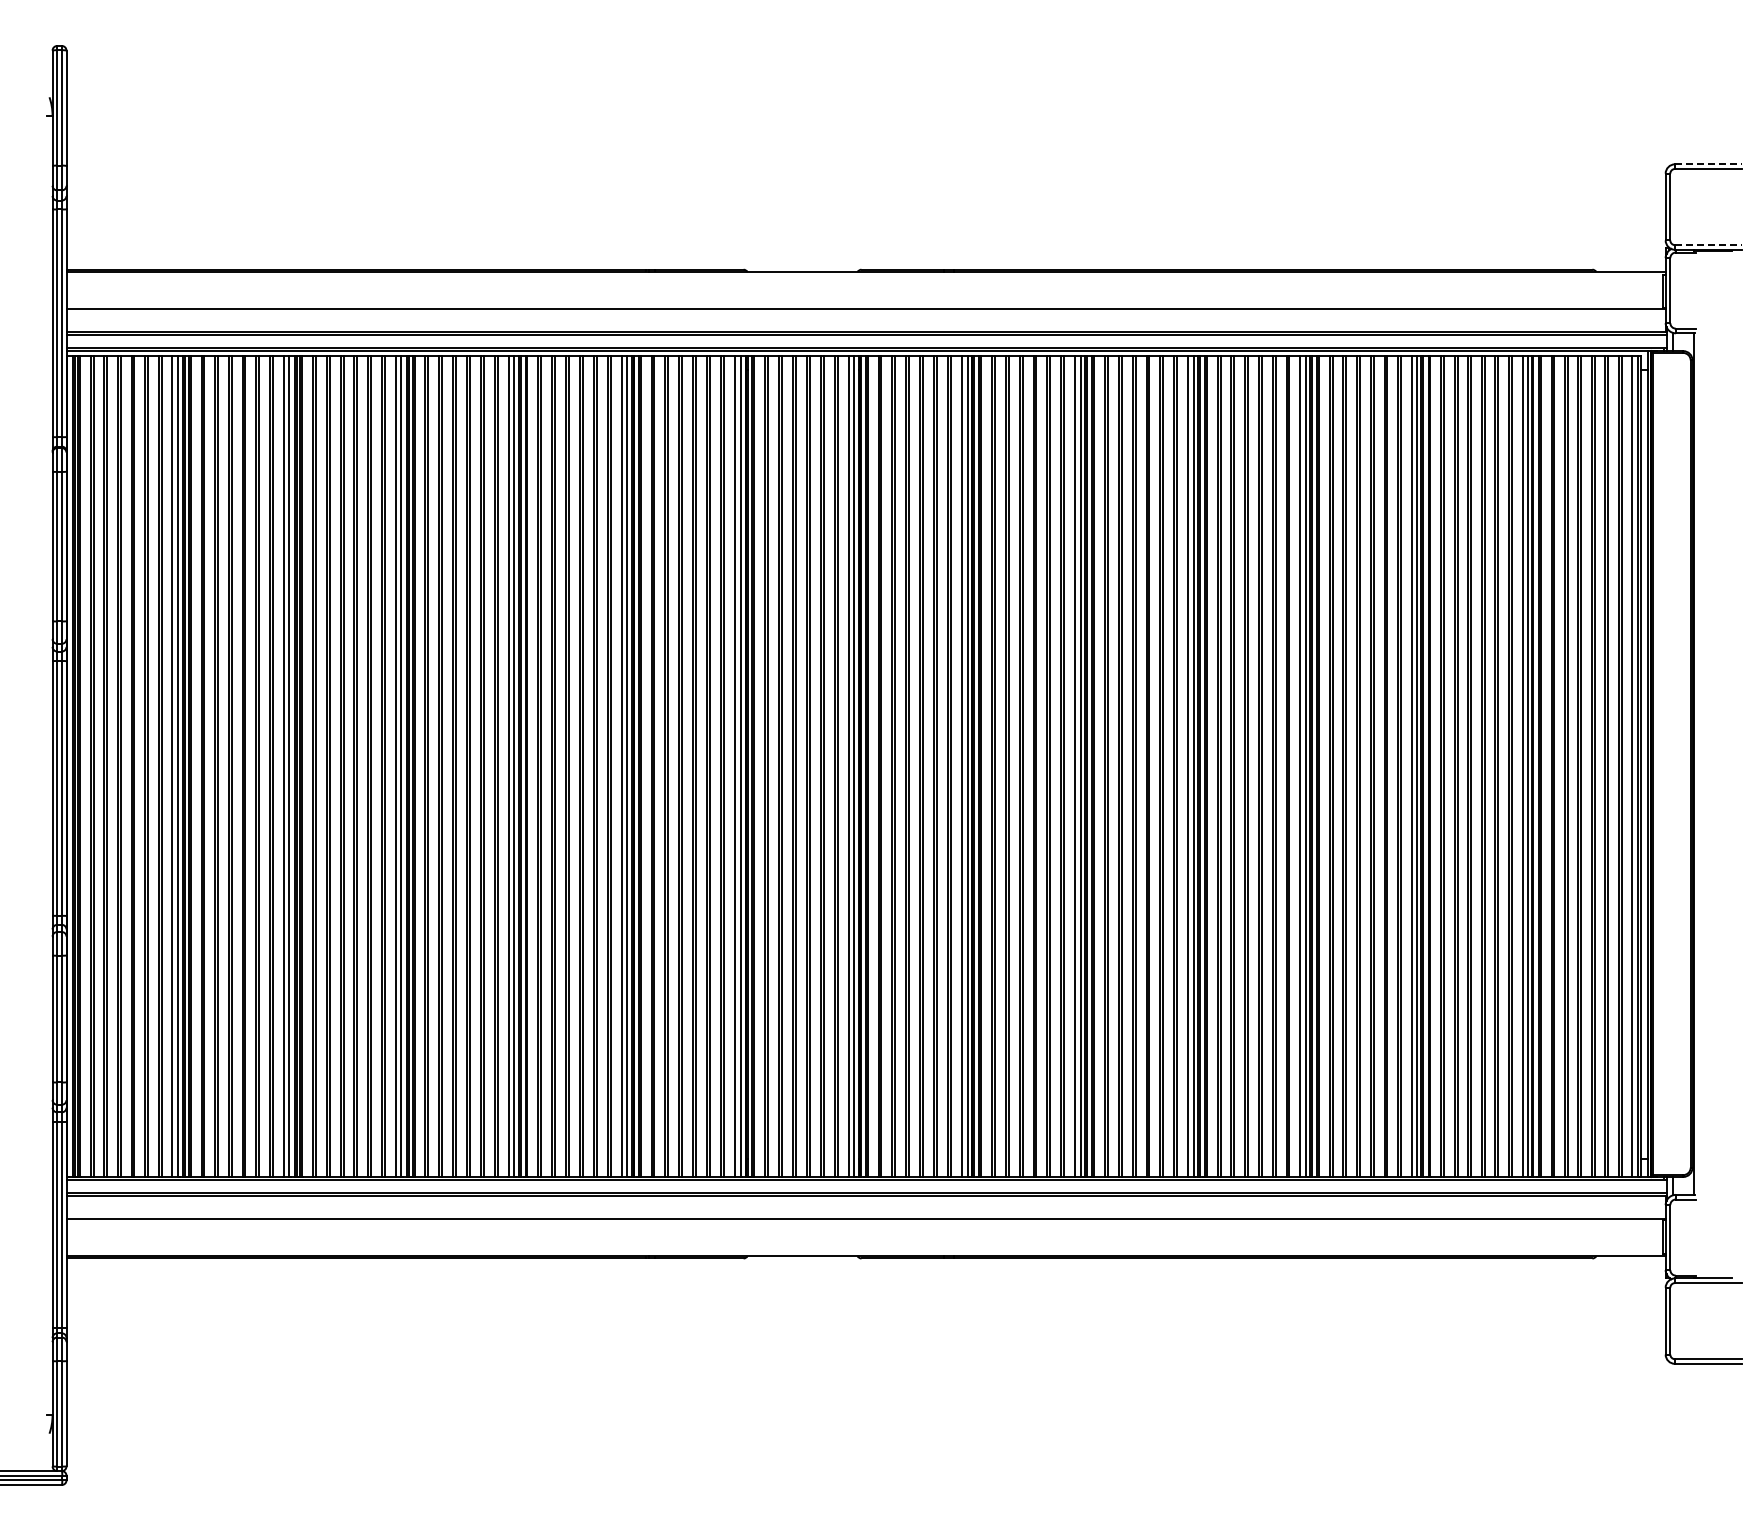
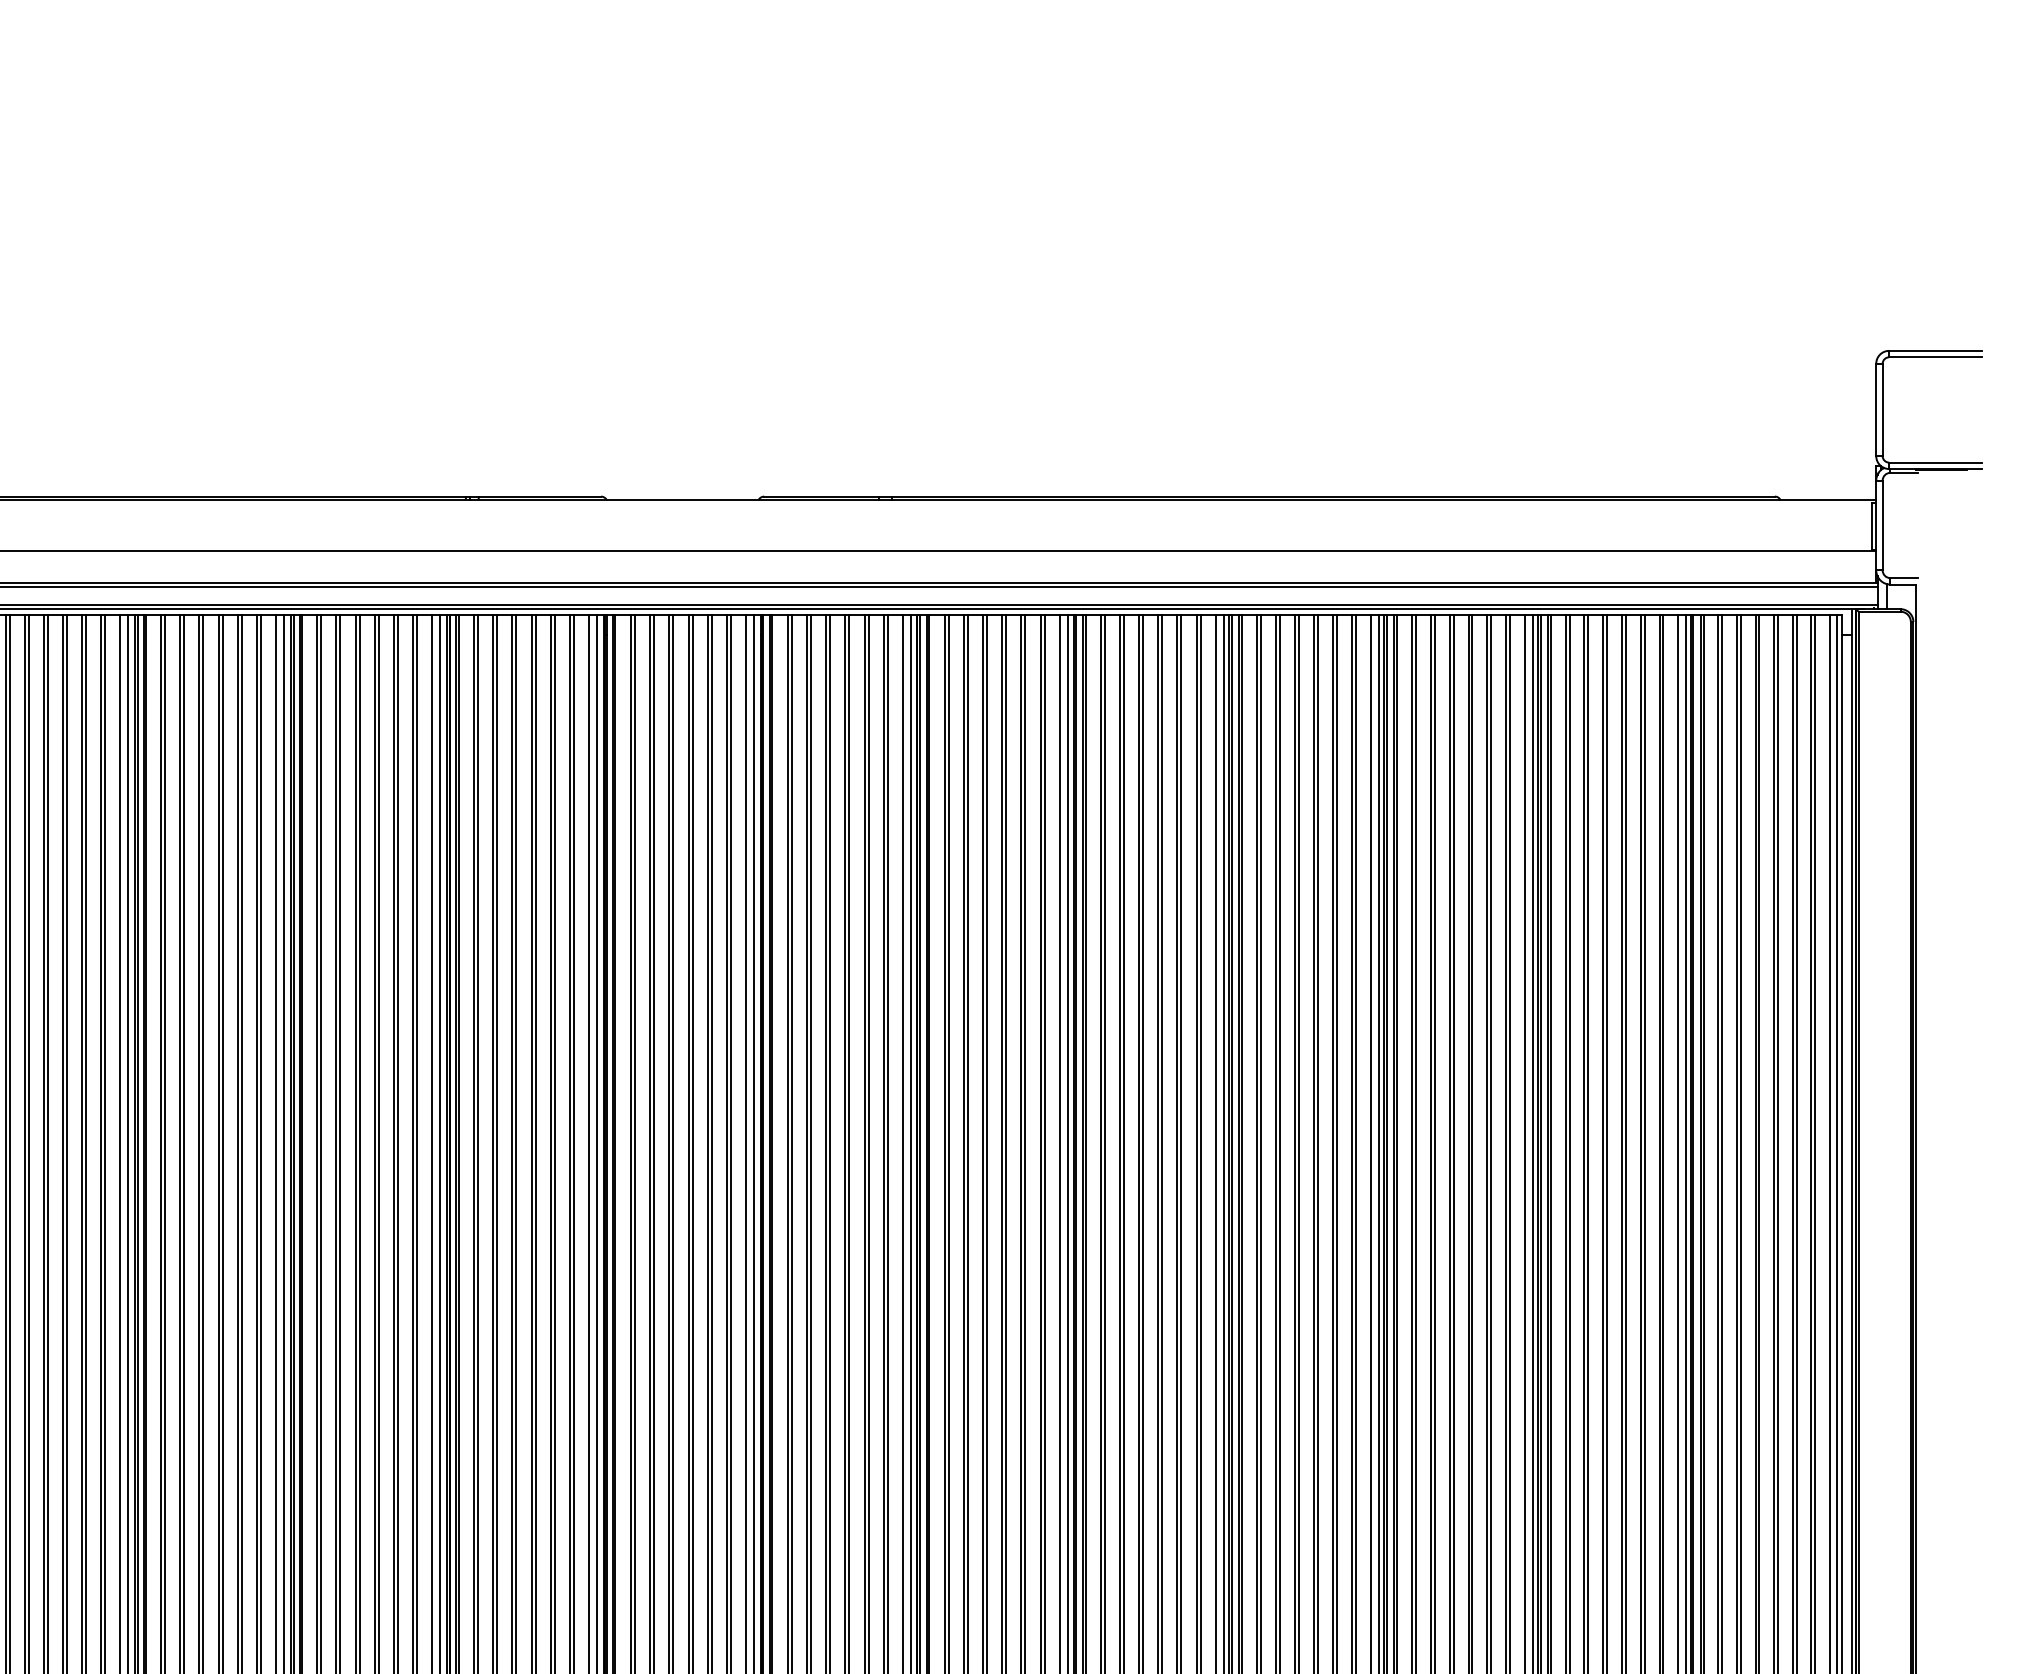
line: (1708, 164) -> (1935, 351), dashed -> solid
line: (1708, 245) -> (1935, 463), dashed -> solid

